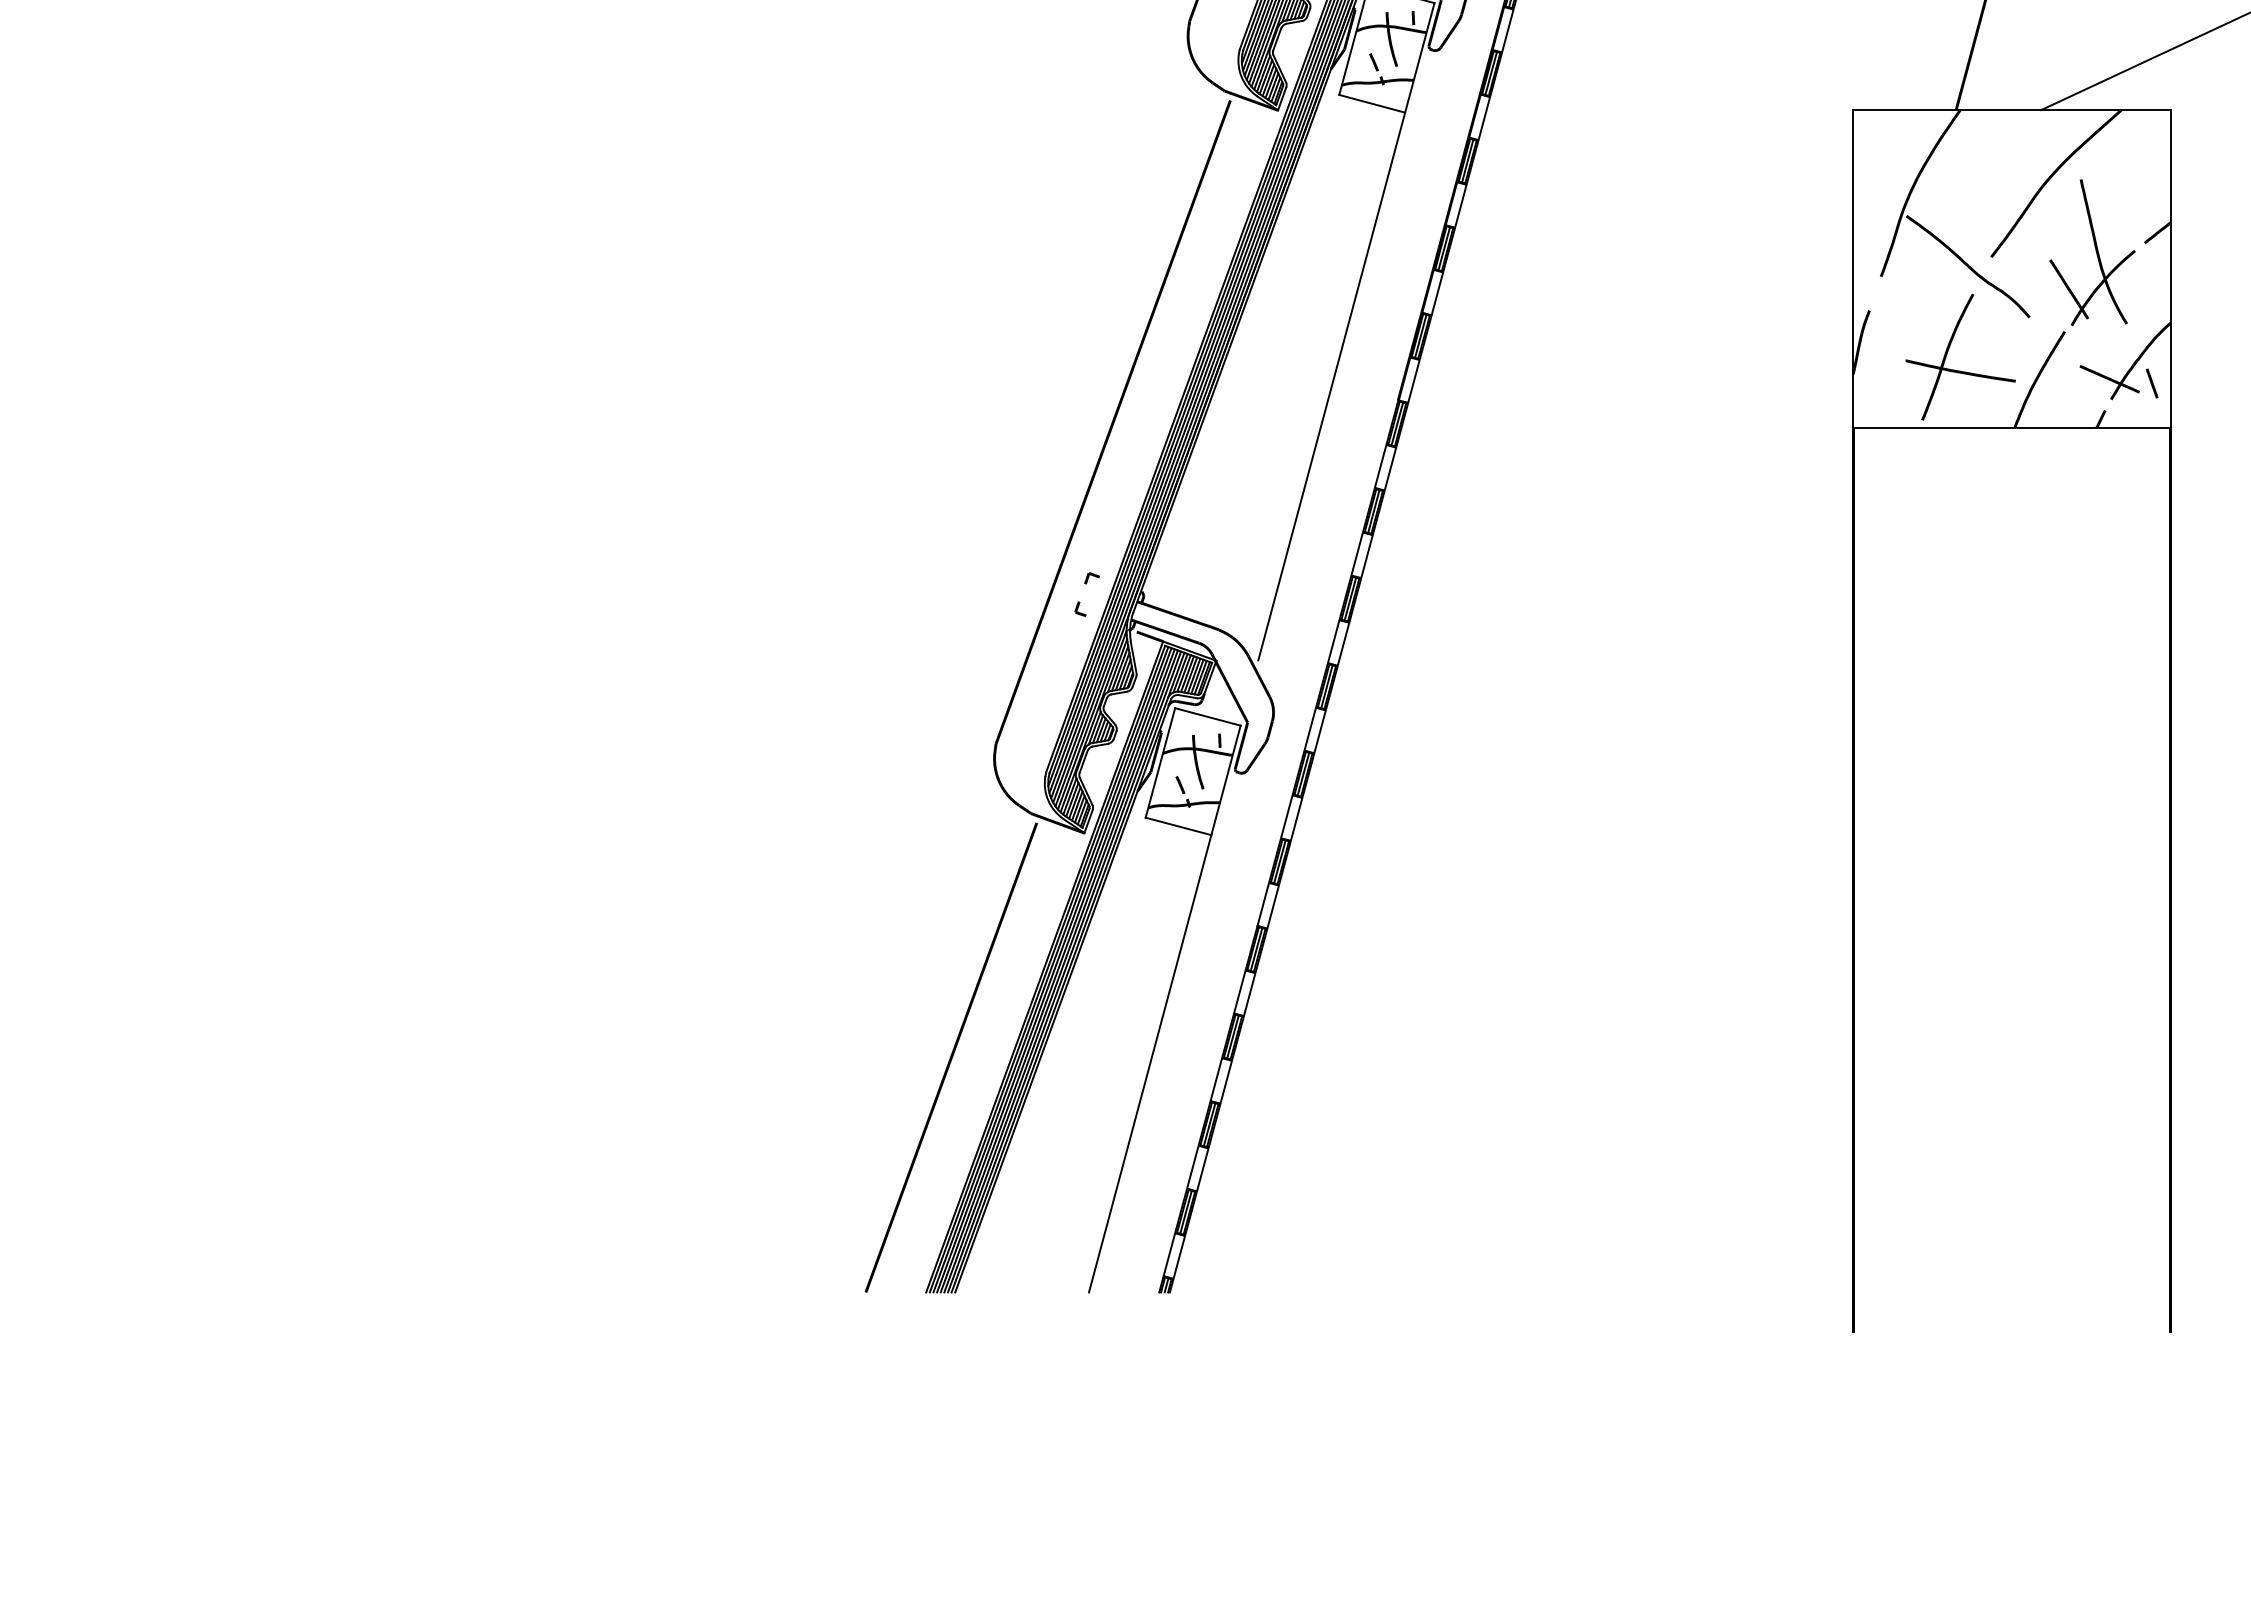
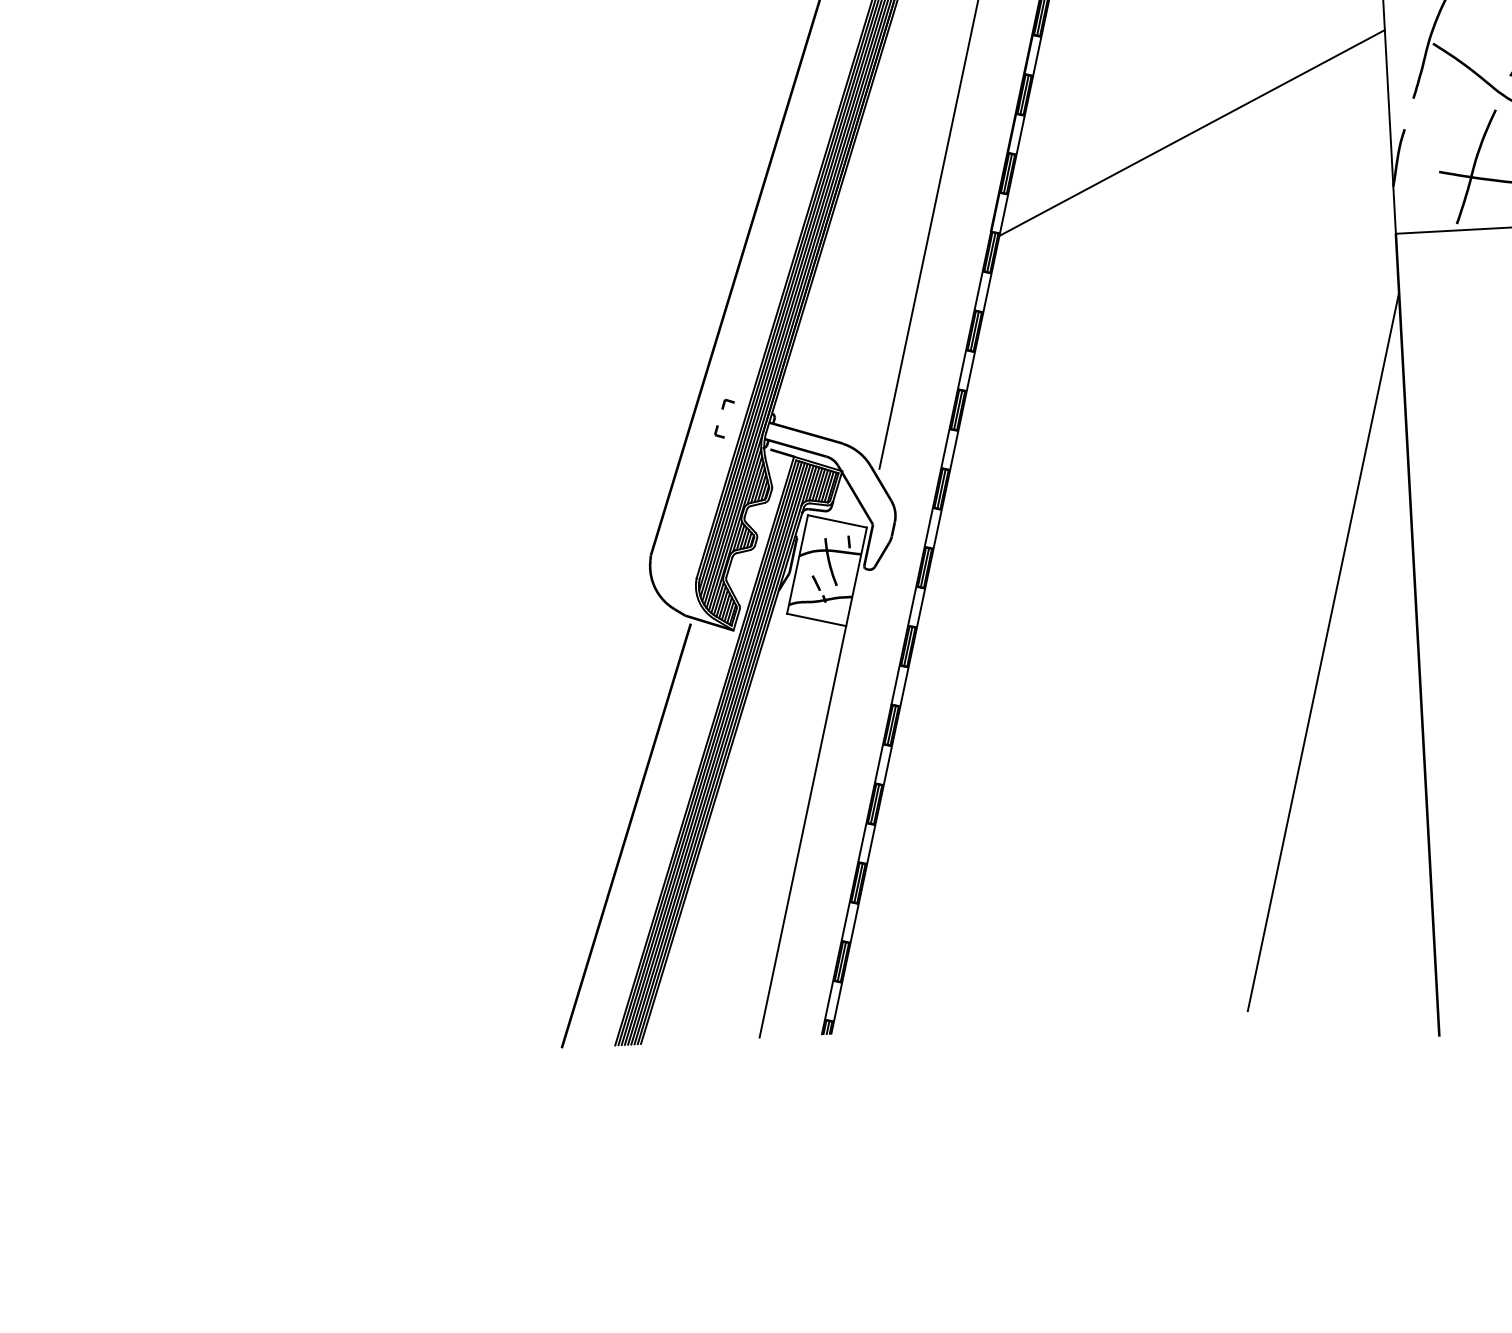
line: (1630, 301) -> (1192, 132), added
line: (1746, 892) -> (1323, 651), added

